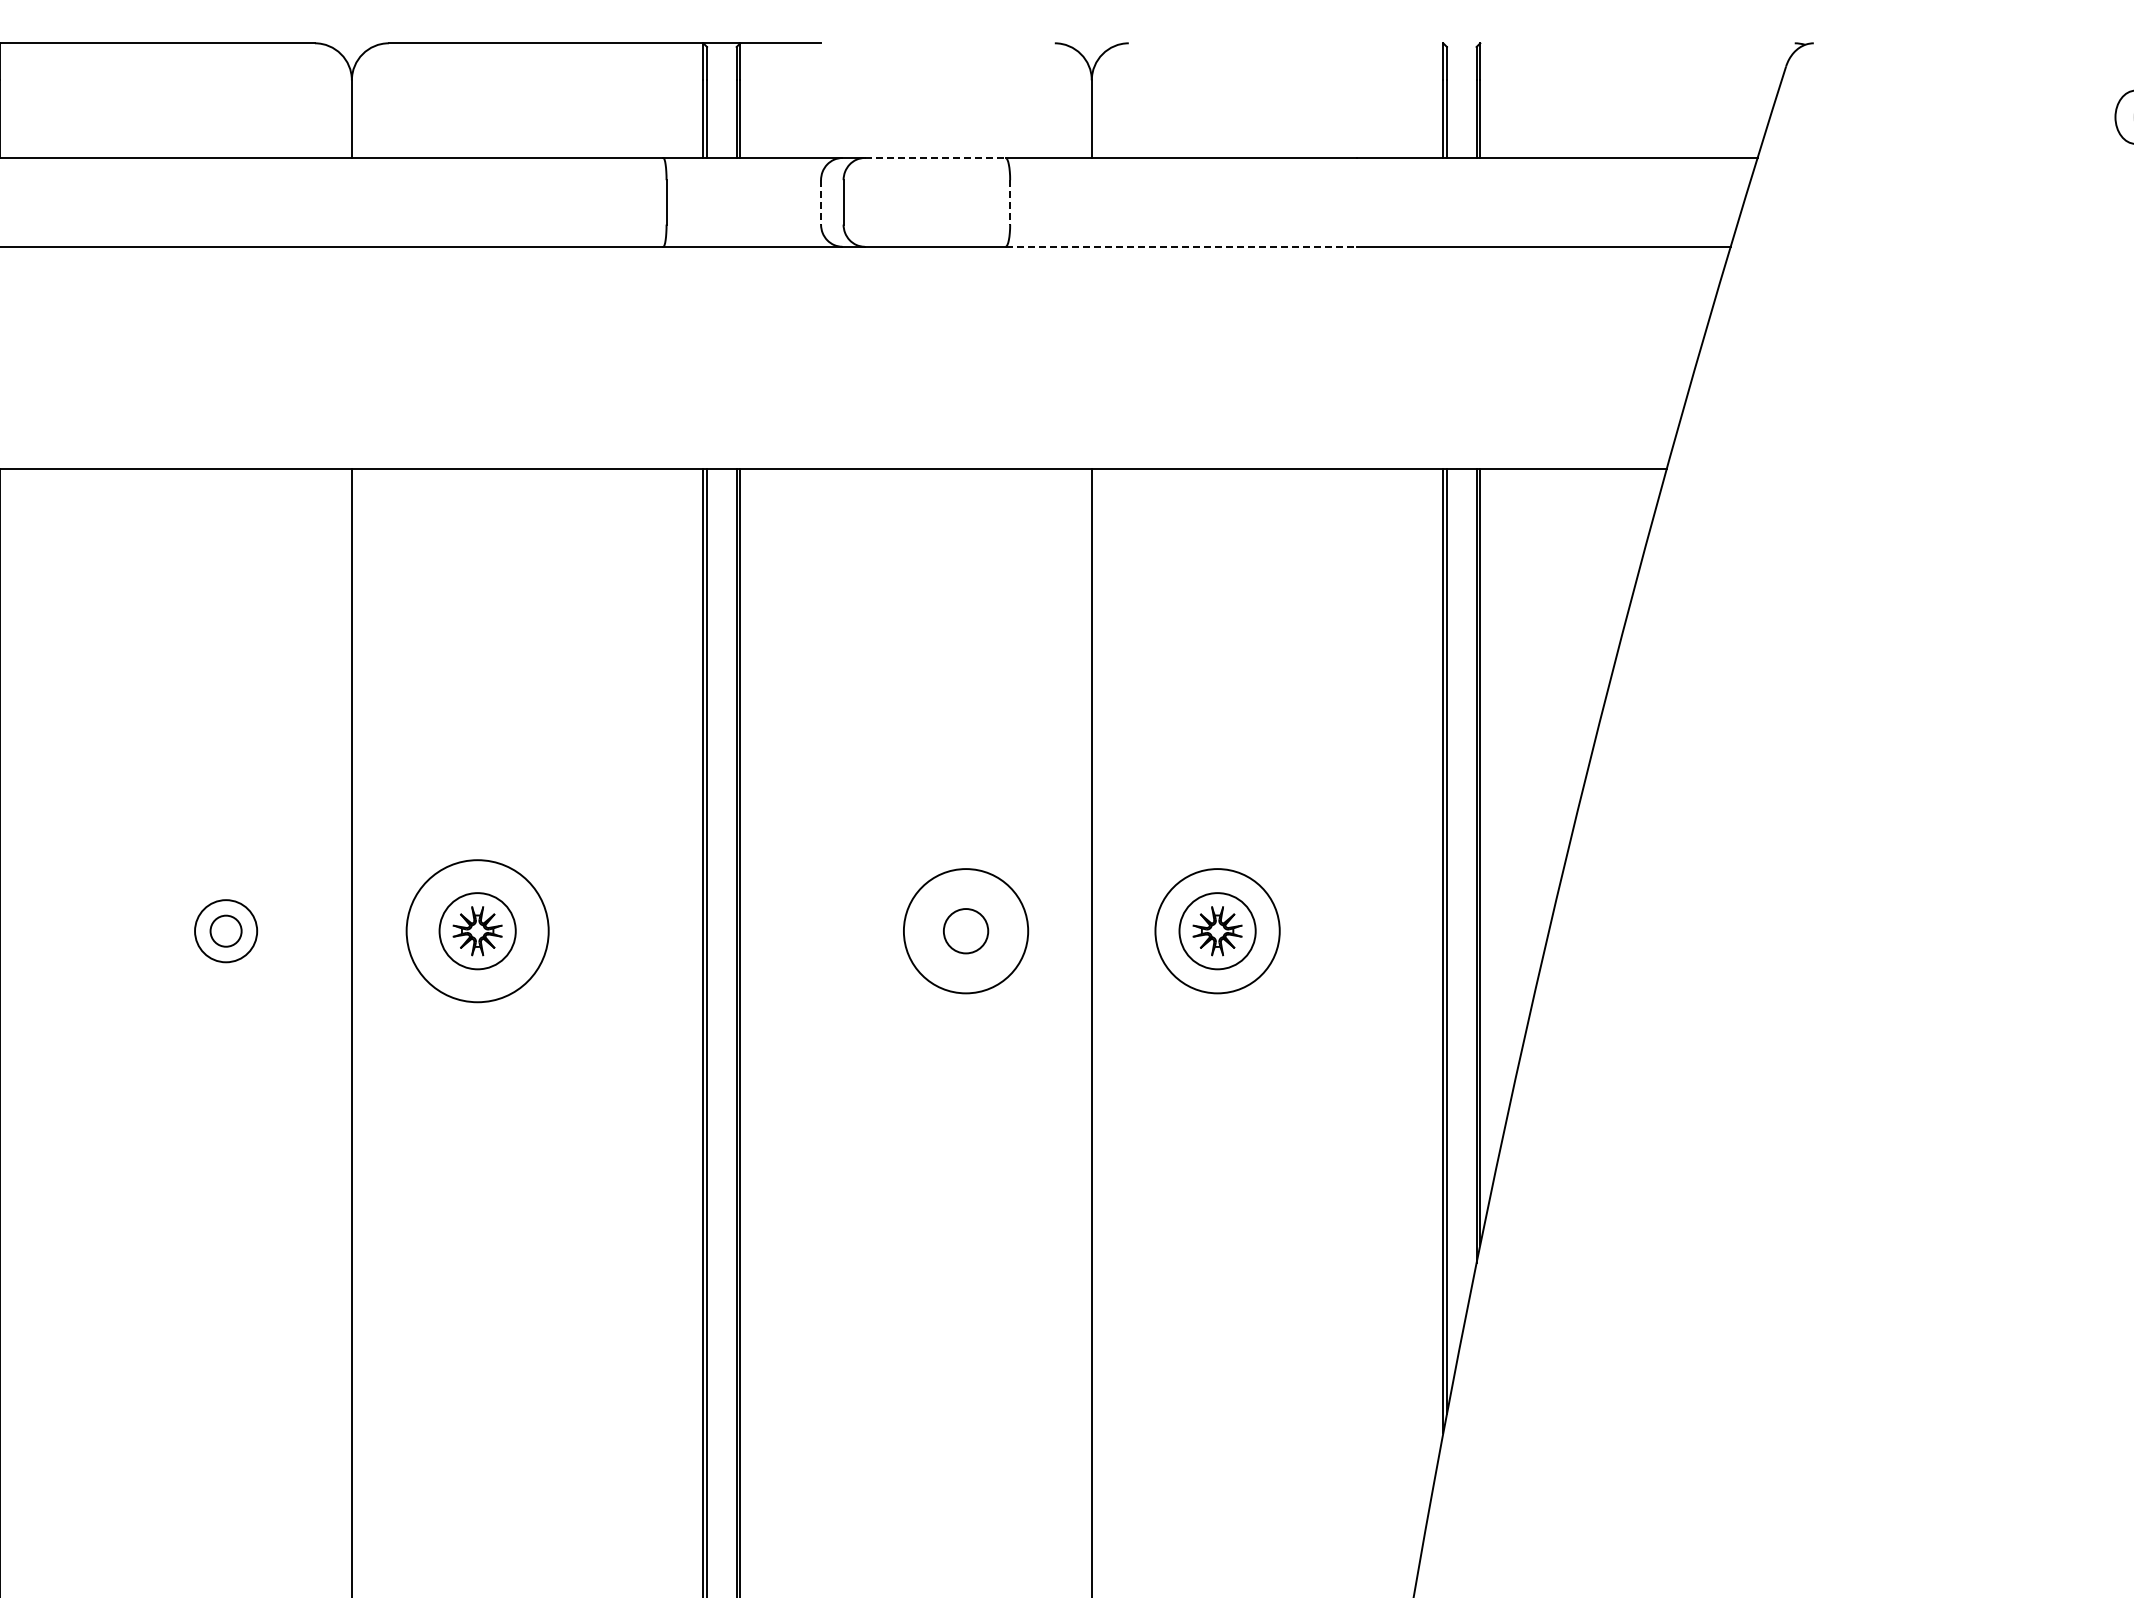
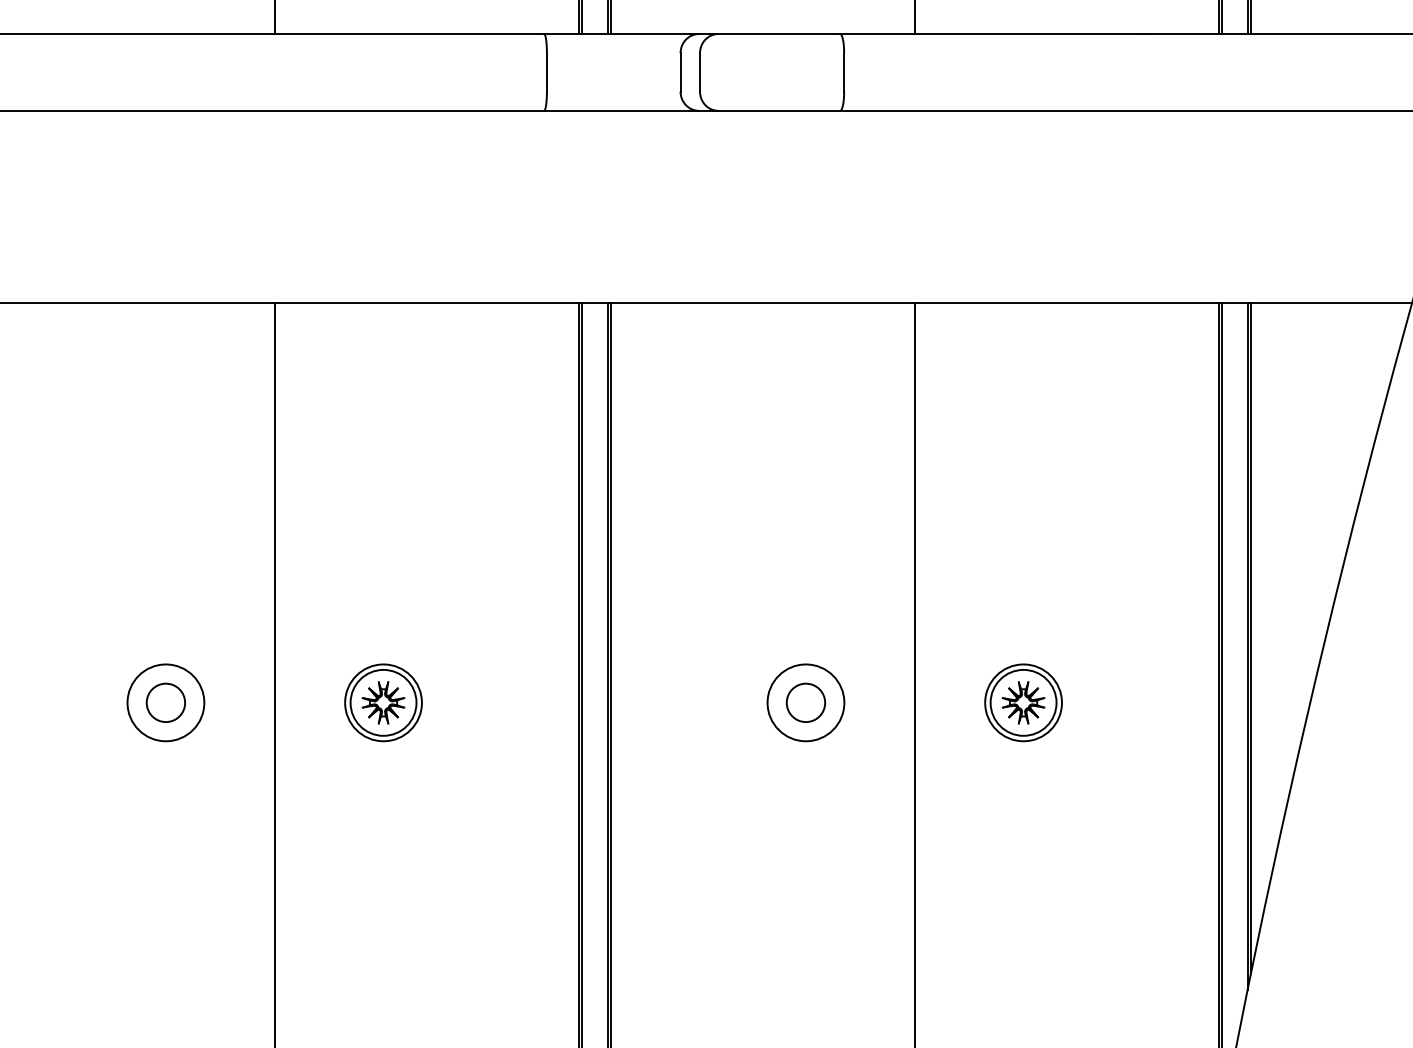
line: (935, 158) -> (779, 34), dashed -> solid
line: (821, 202) -> (680, 72), dashed -> solid
line: (1010, 202) -> (844, 72), dashed -> solid
line: (1181, 246) -> (992, 110), dashed -> solid
circle: (225, 930) -> (165, 702), size x1.43
circle: (477, 930) -> (383, 702), size x0.62
circle: (965, 930) -> (805, 702), size x0.71
circle: (1217, 930) -> (1023, 702), size x0.71
circle: (225, 931) -> (165, 703), size x1.43

